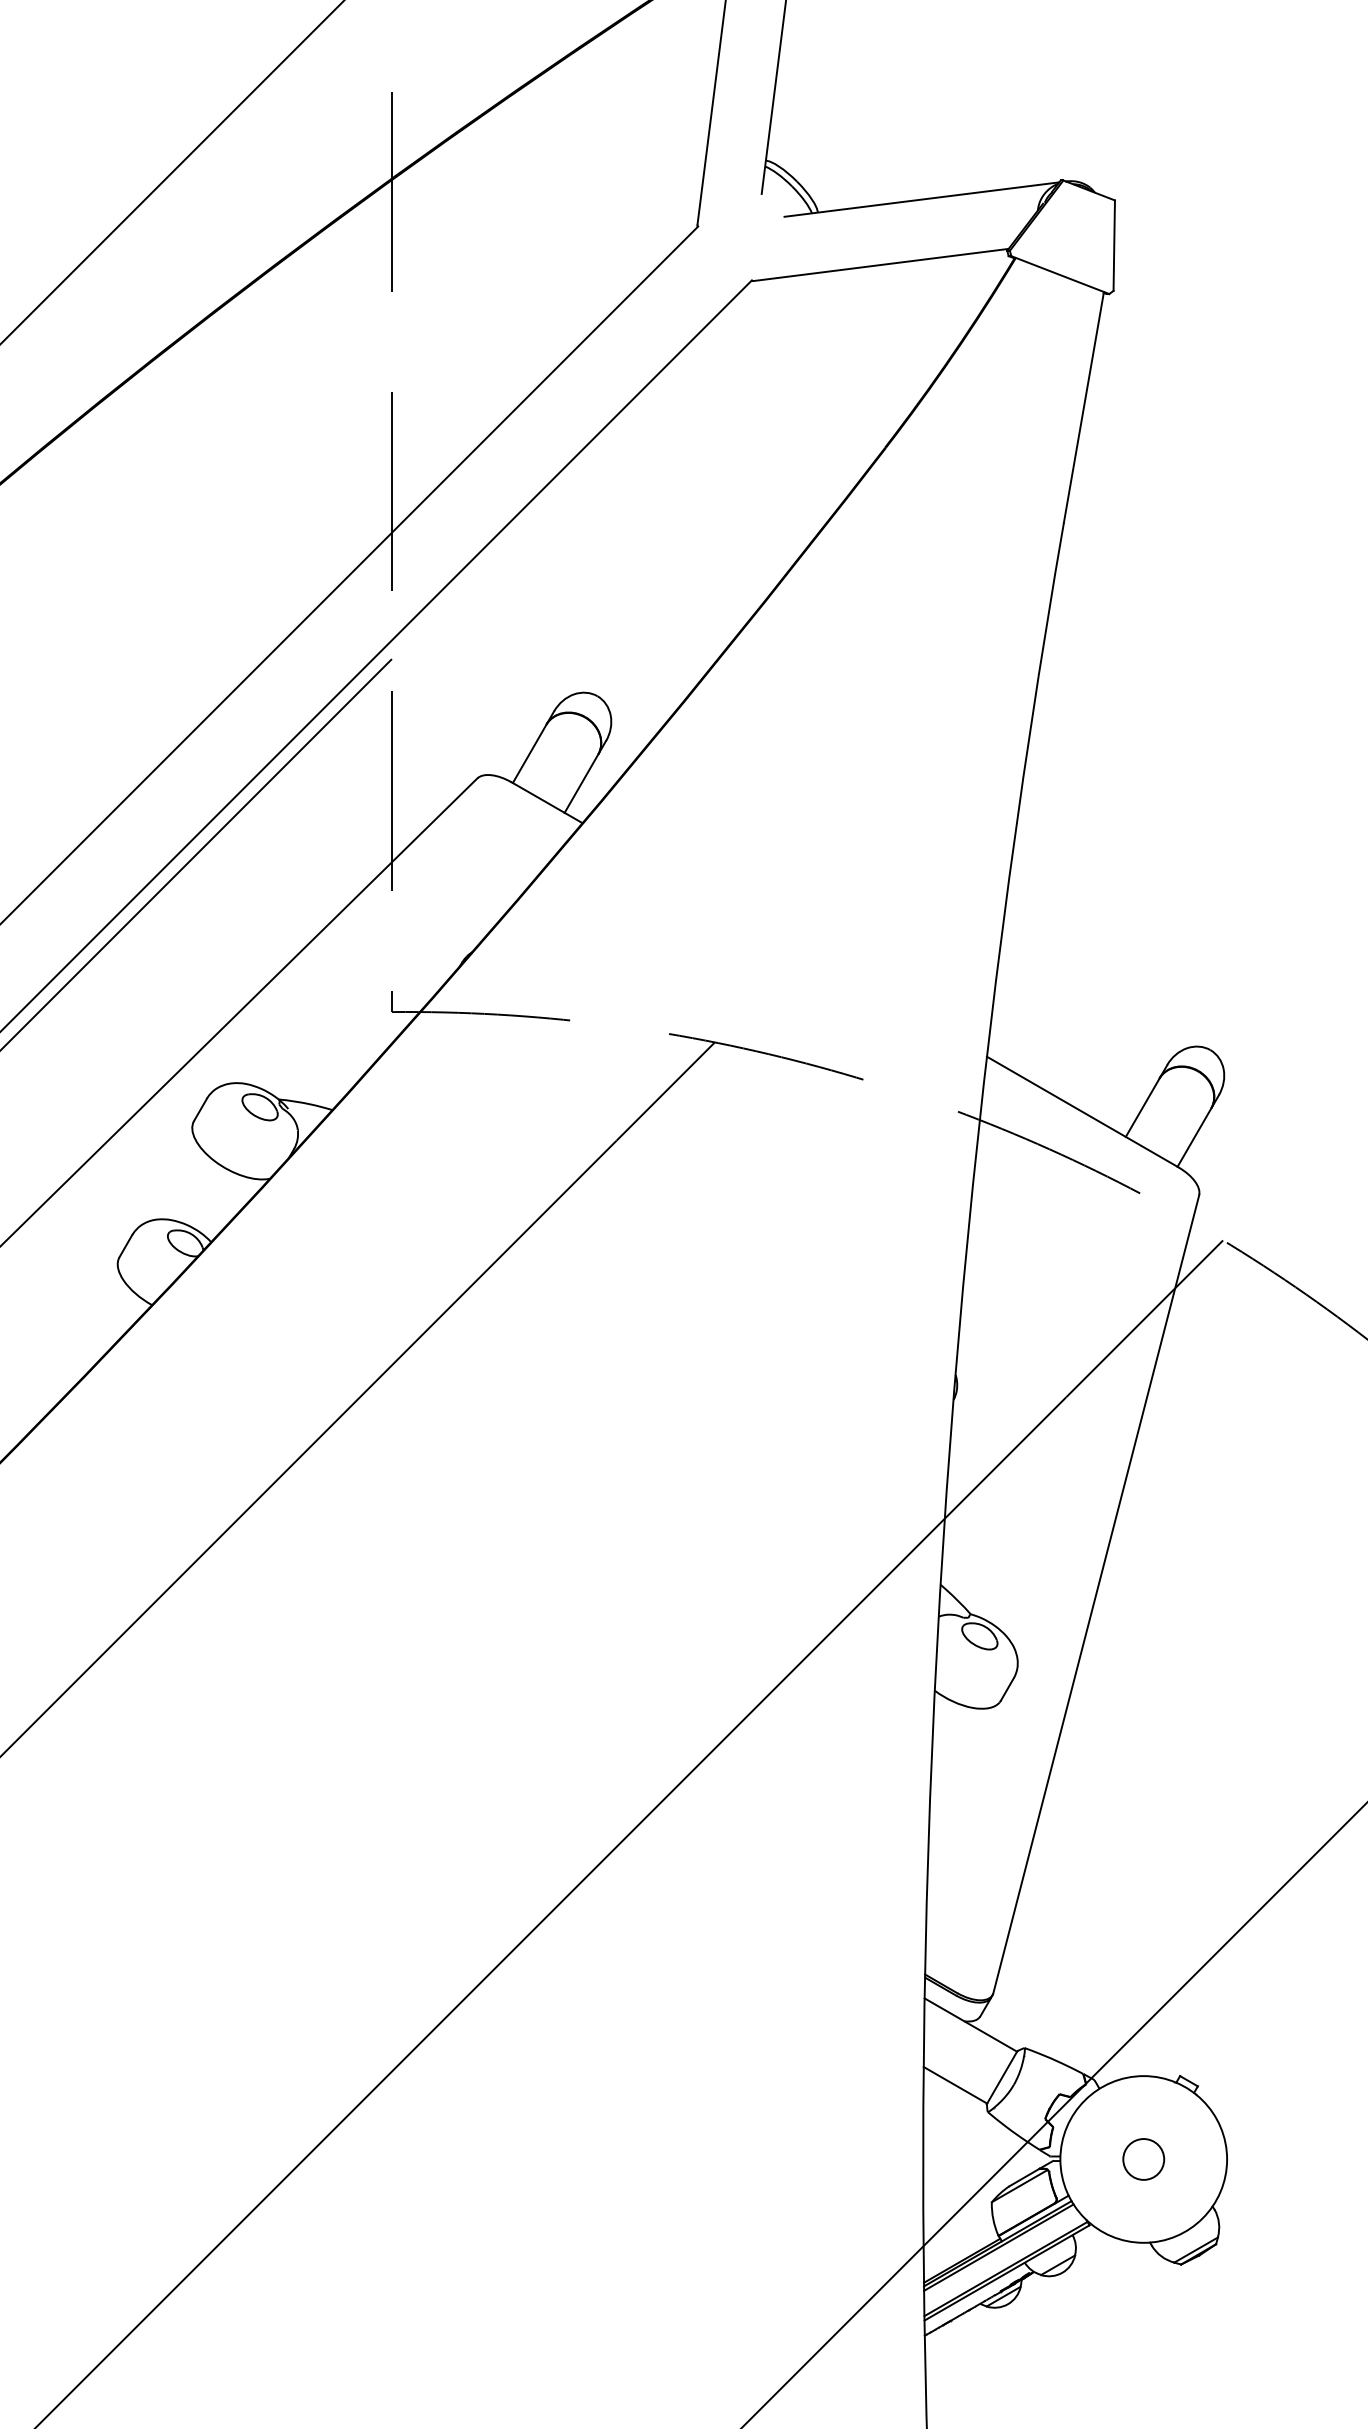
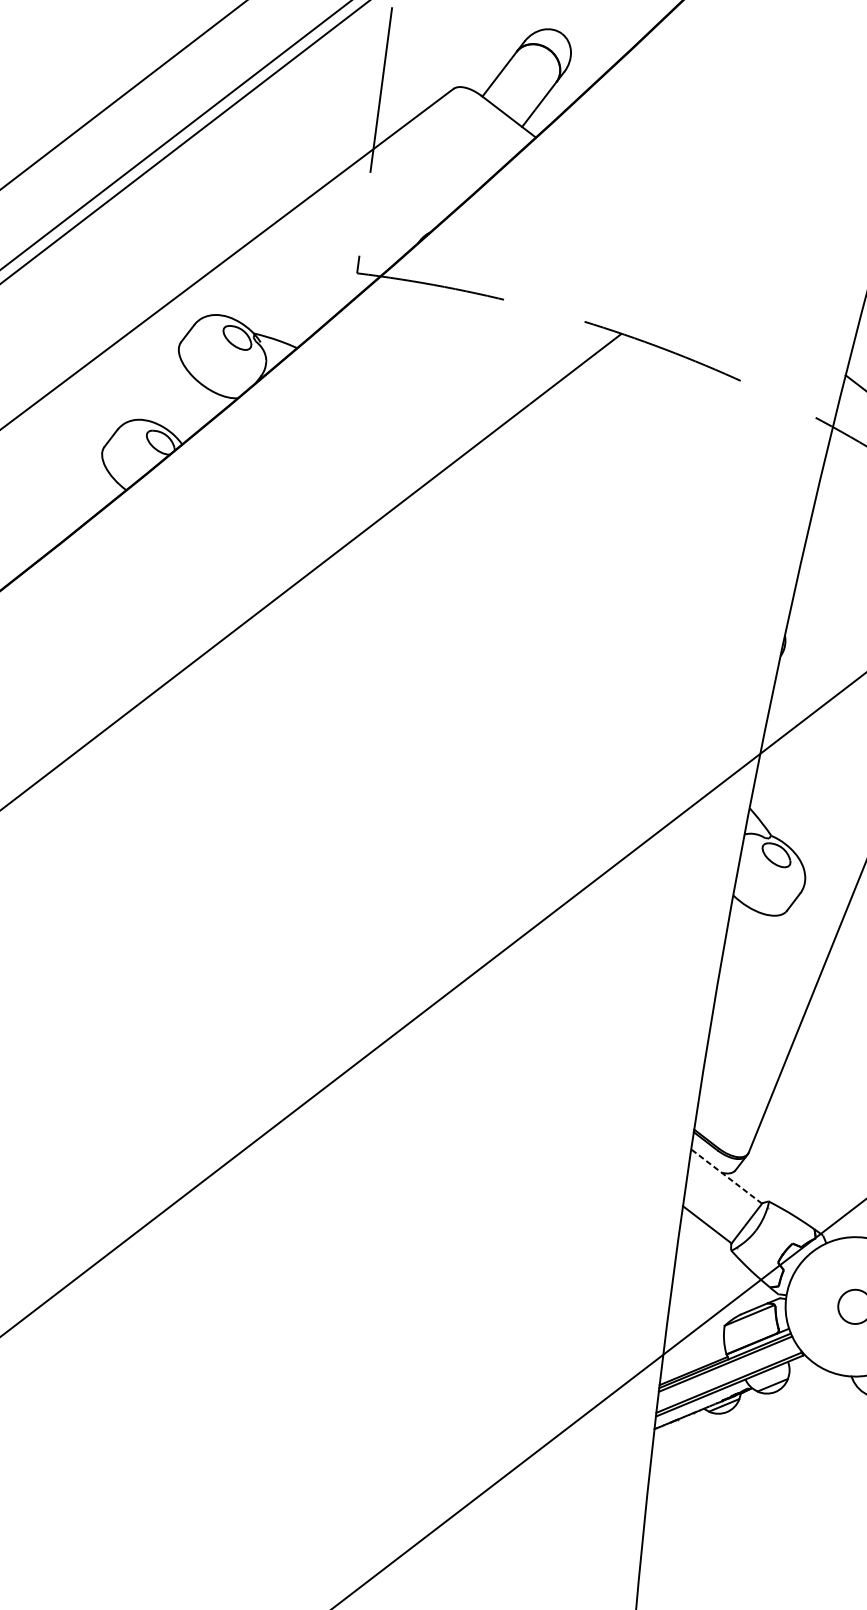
line: (970, 2024) -> (726, 1176), solid -> dashed

